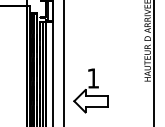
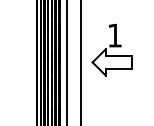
part: (90, 90) -> (111, 49), moved

